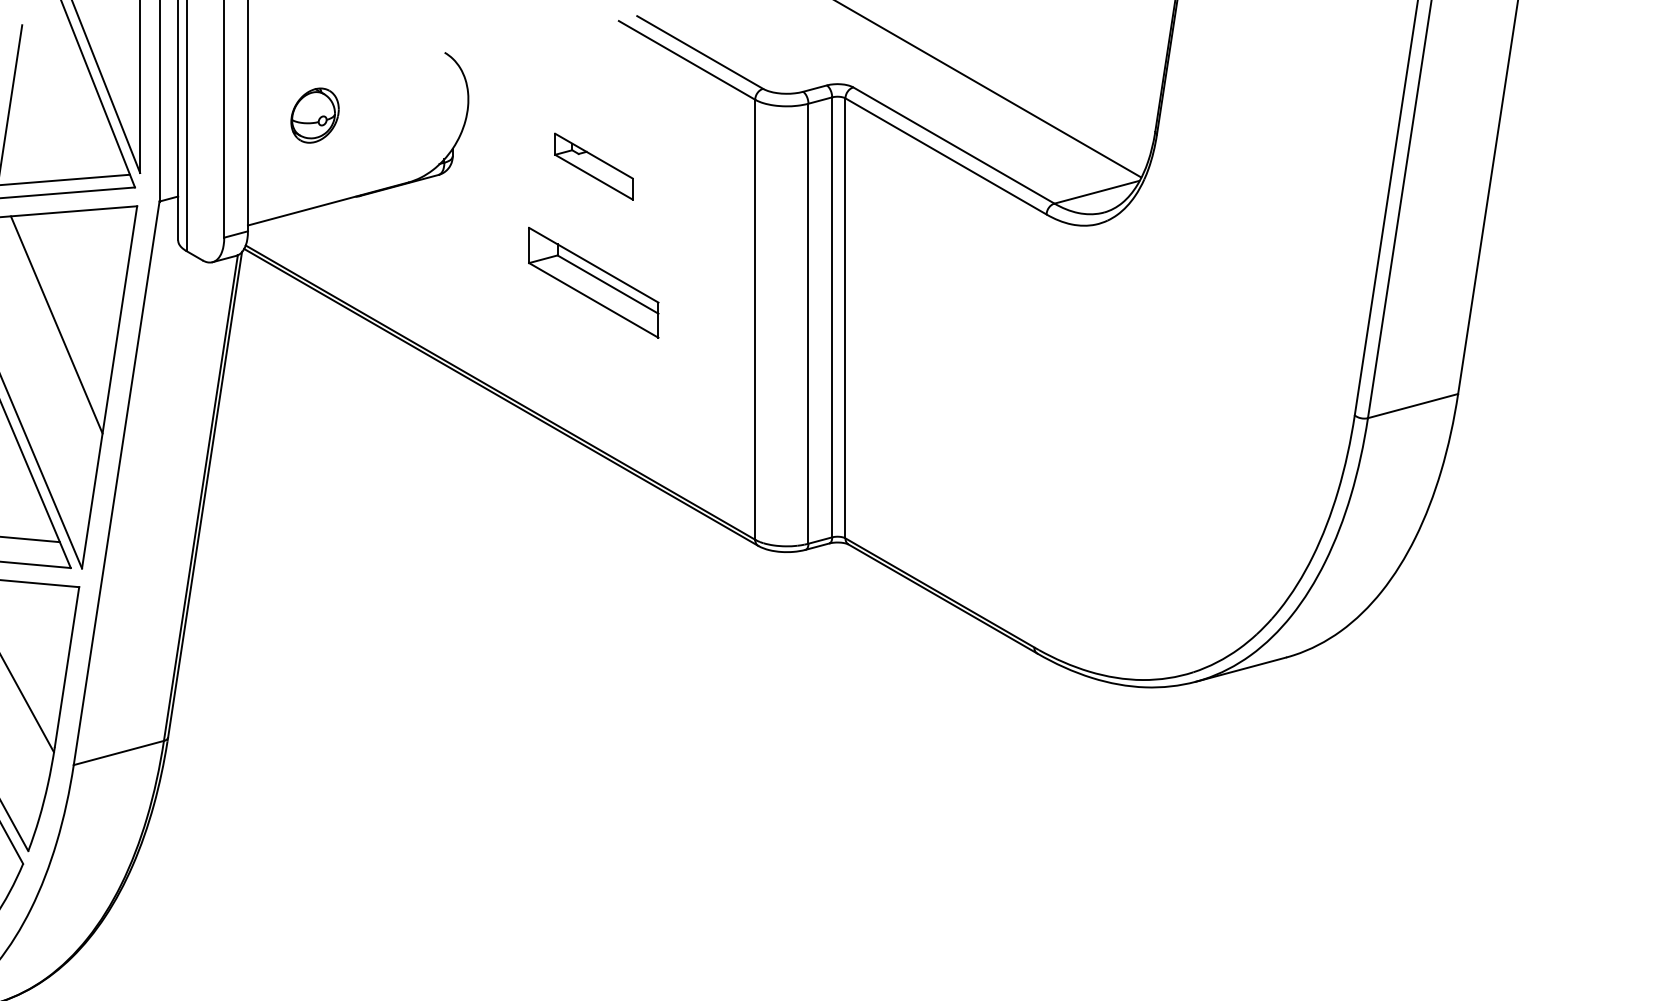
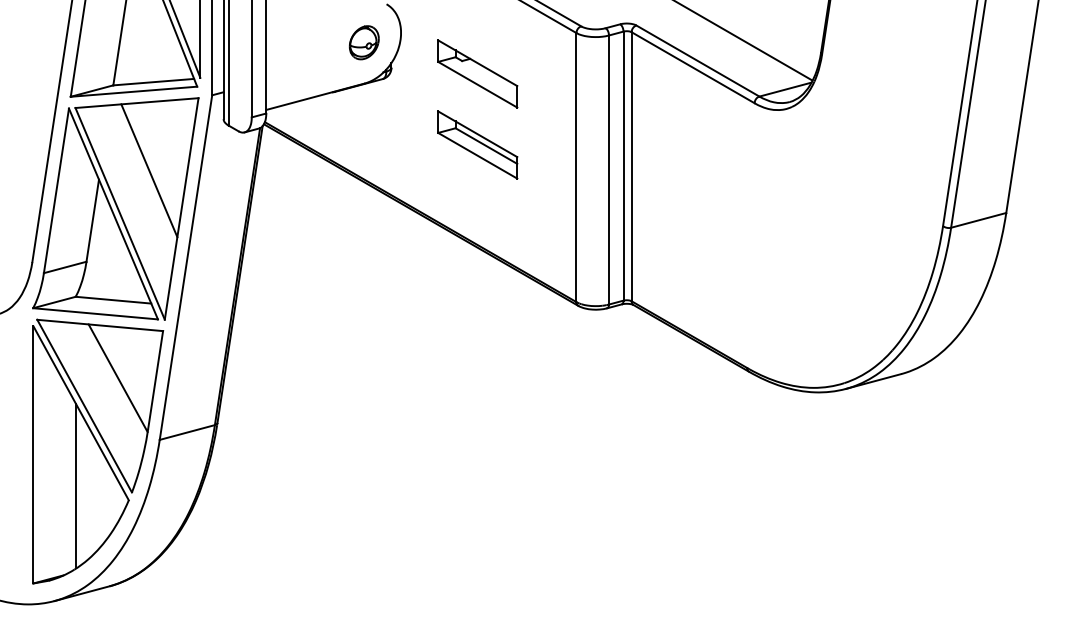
part: (313, 115) -> (363, 42), moved
part: (593, 165) -> (477, 73), size x1.67

